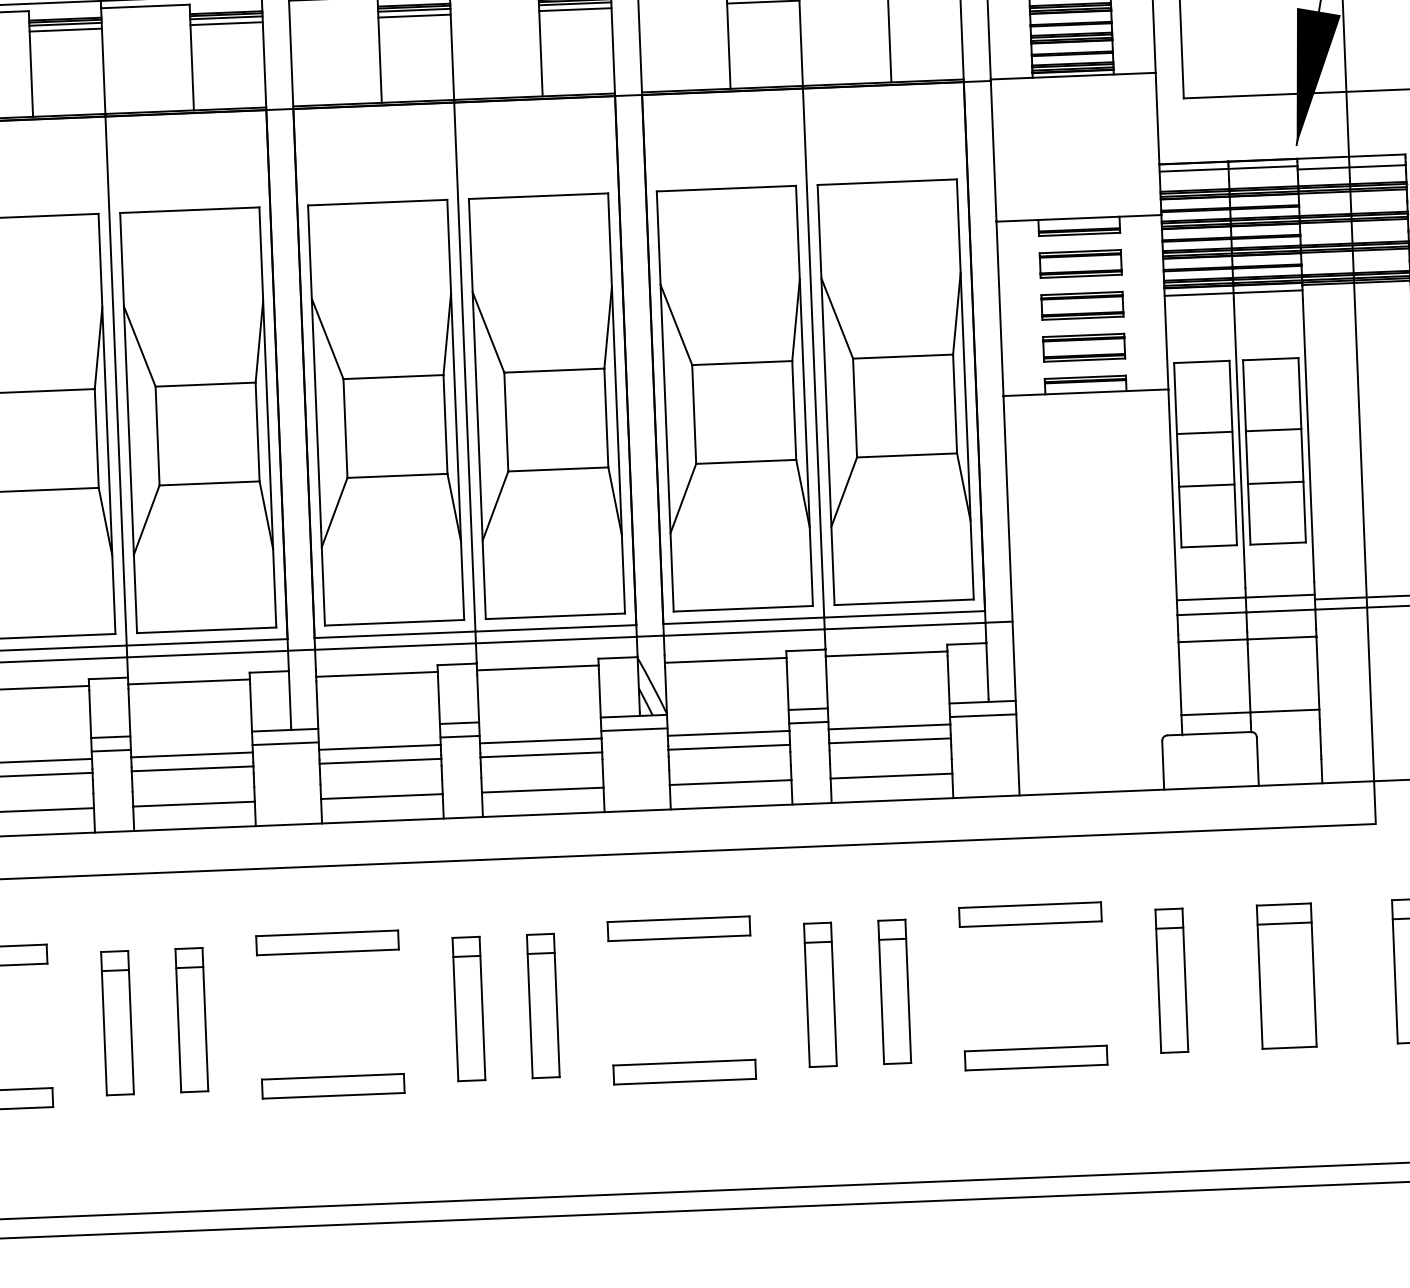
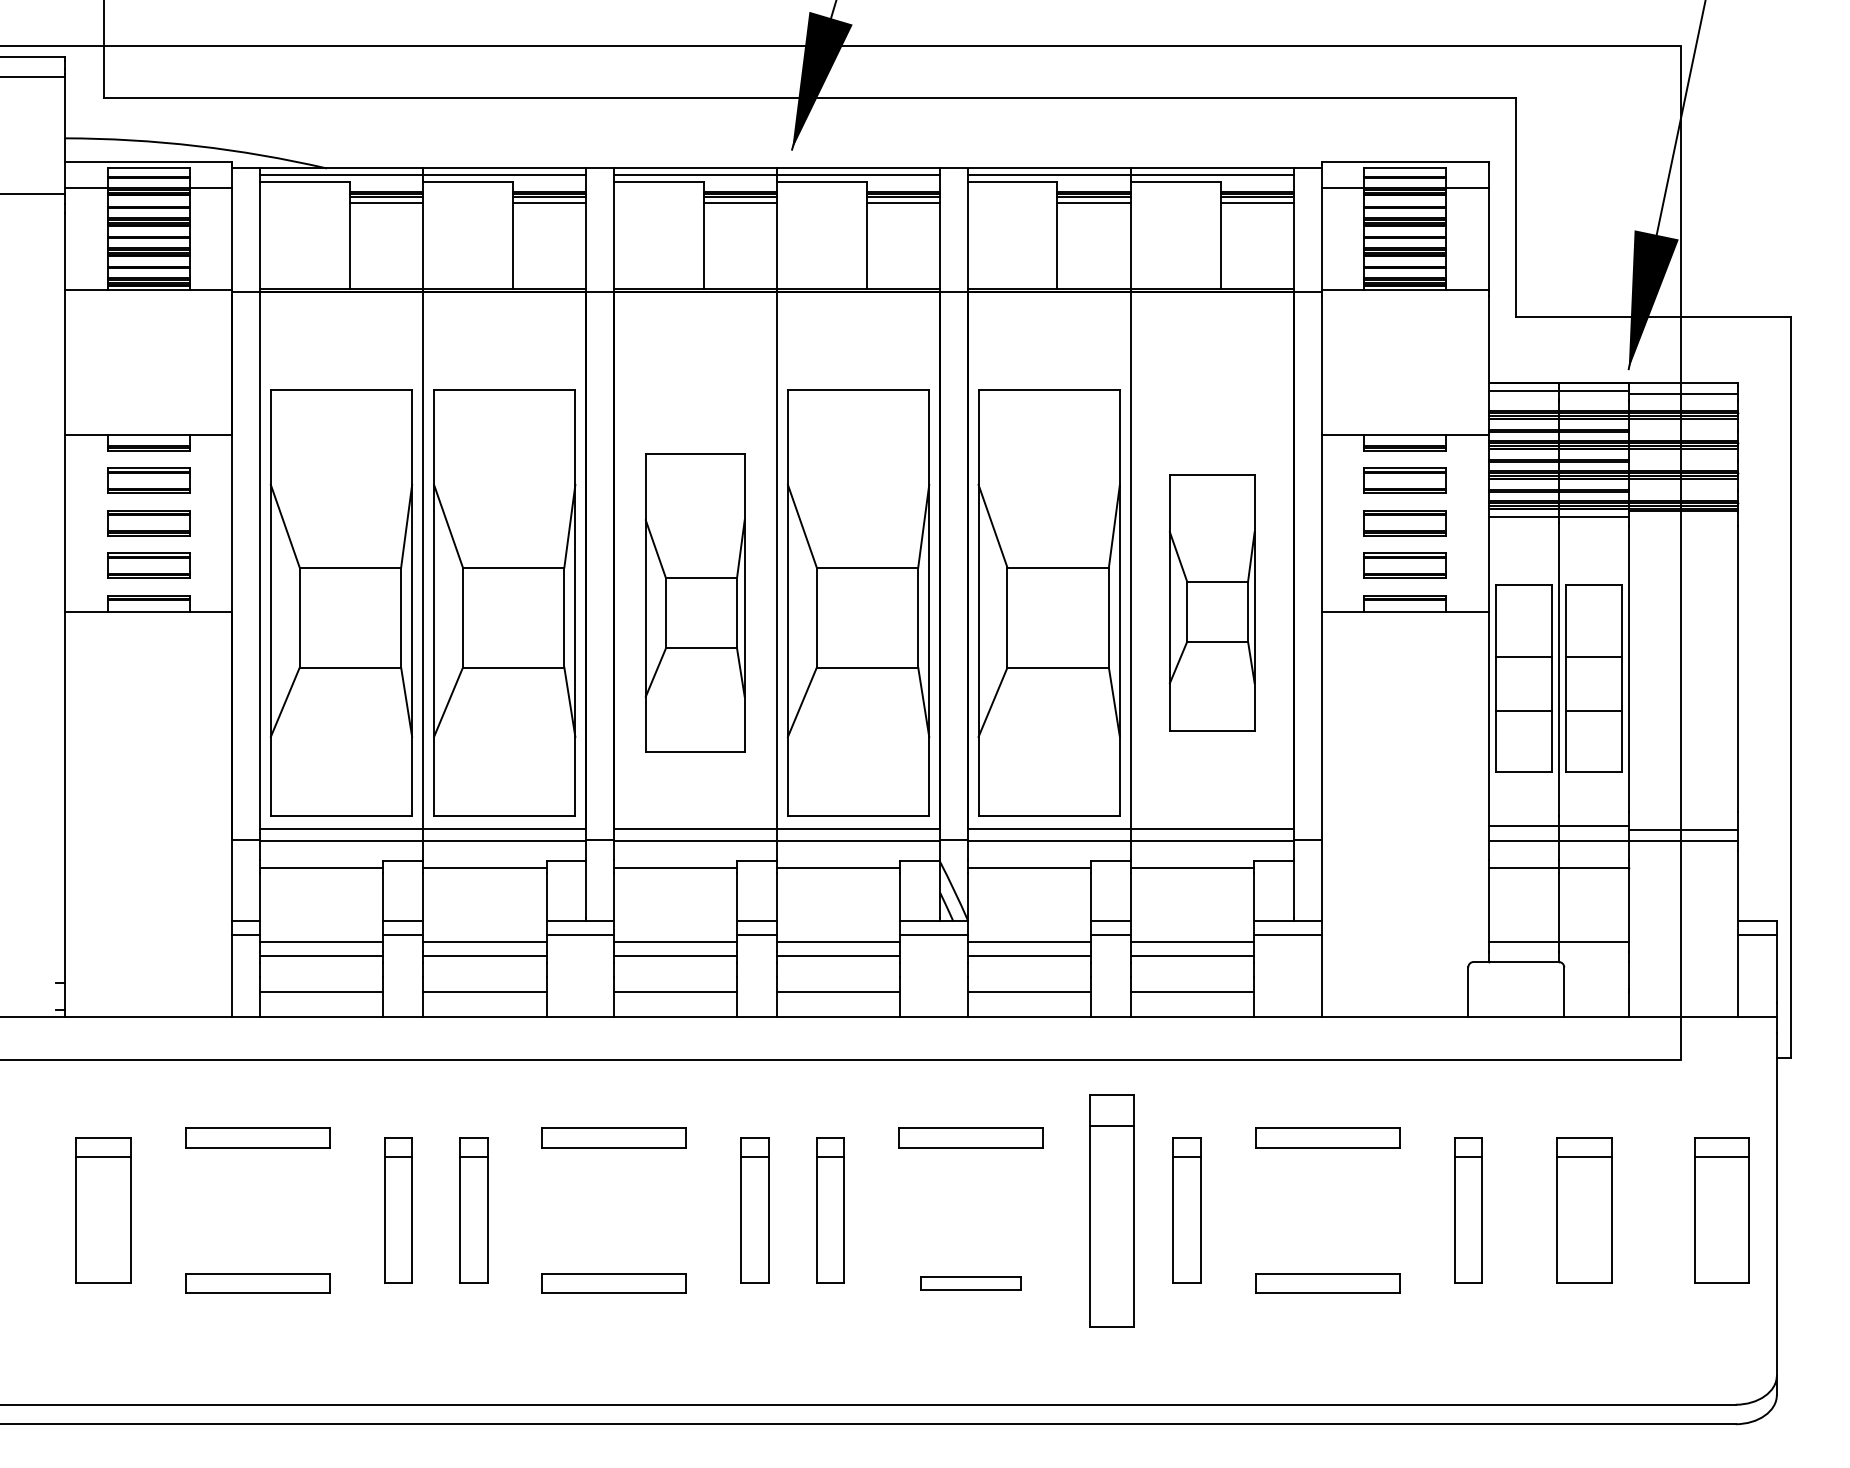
part: (894, 391) -> (1211, 602), size x0.6
part: (385, 411) -> (694, 602), size x0.7
part: (820, 994) -> (1111, 1210), size x1.6
part: (684, 1072) -> (970, 1283), size x0.7

